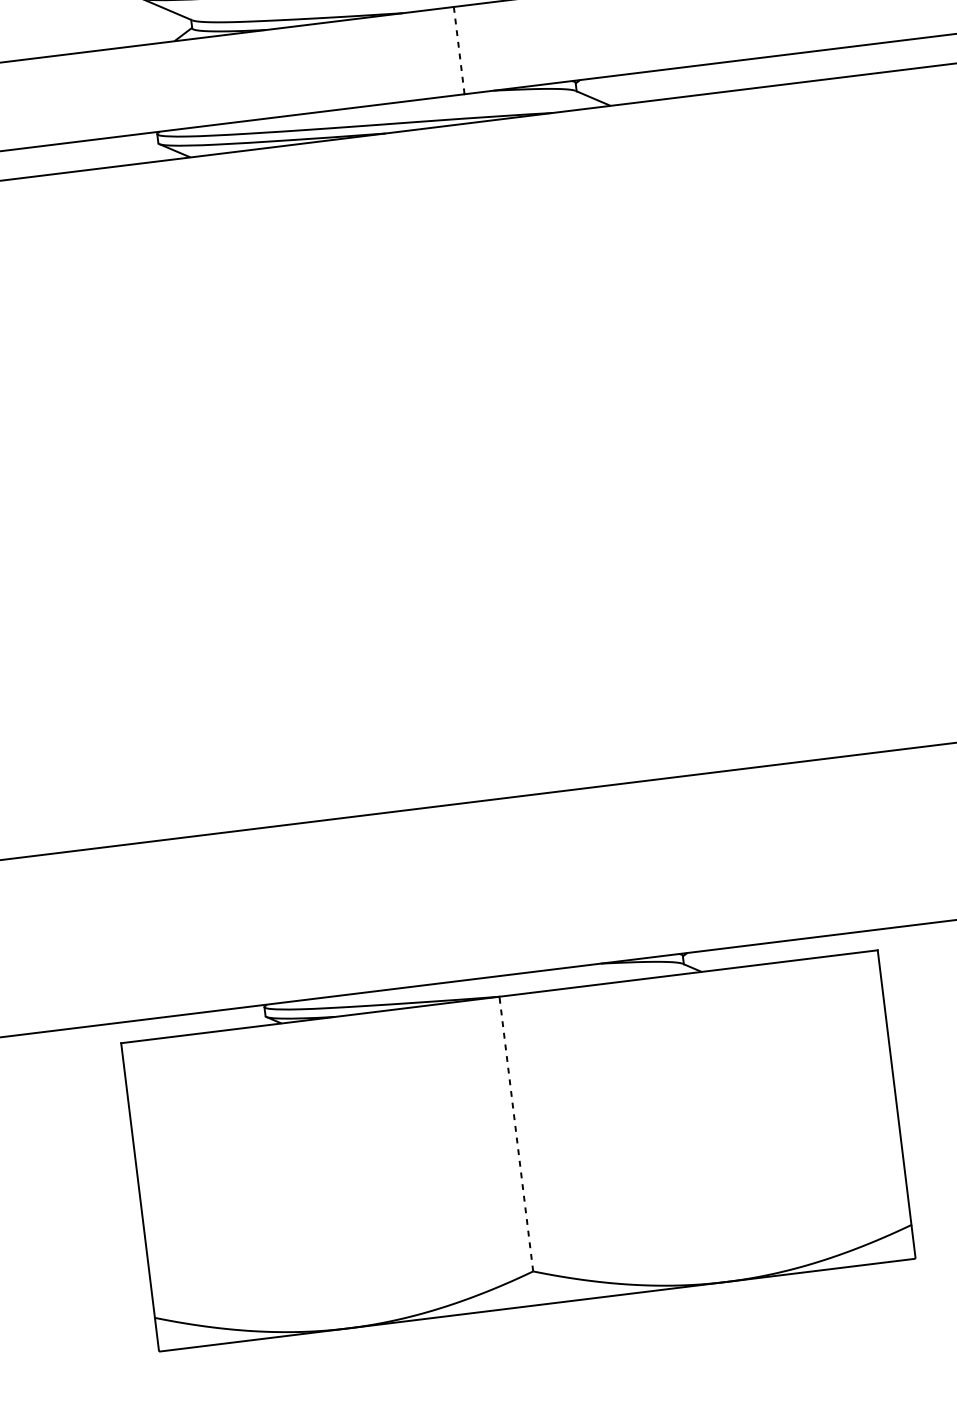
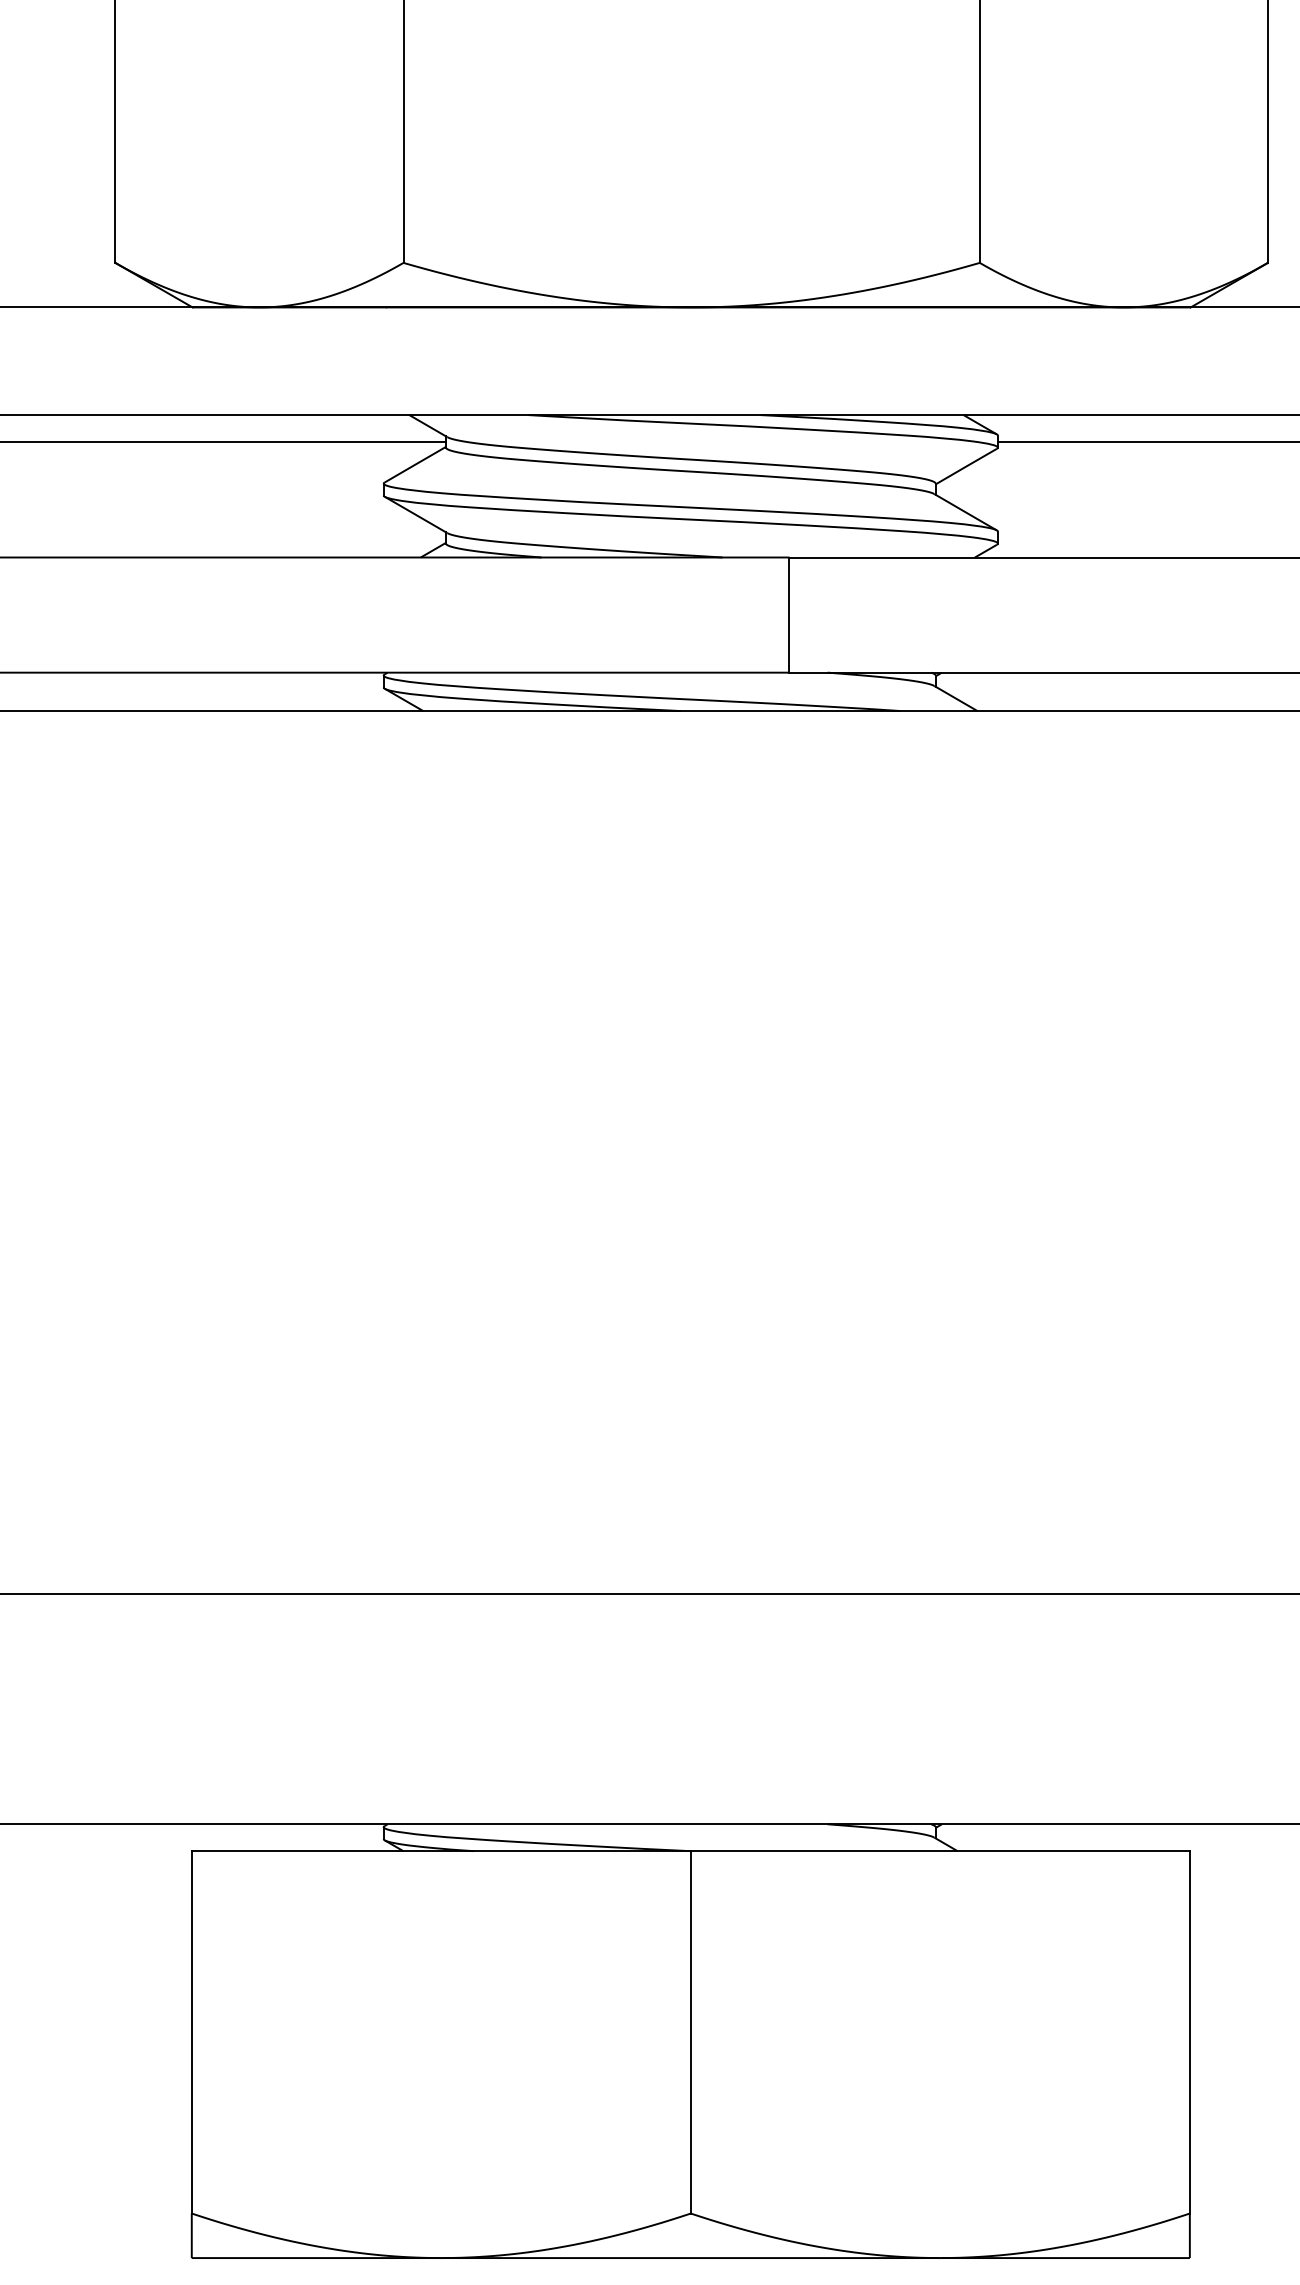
line: (459, 50) -> (789, 615), dashed -> solid
line: (516, 1133) -> (690, 2031), dashed -> solid

